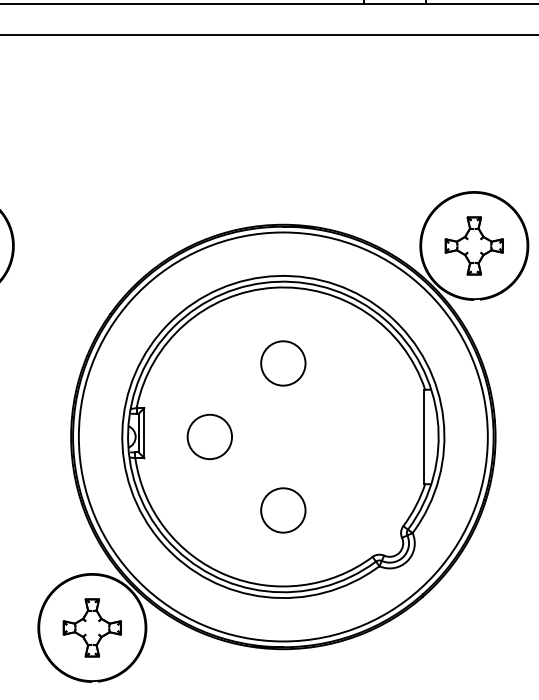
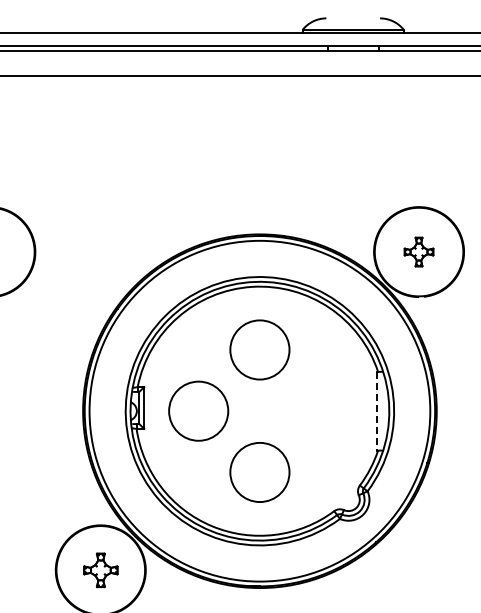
part: (473, 245) -> (418, 251), size x0.6
circle: (282, 362) -> (259, 349), size x1.6
circle: (209, 436) -> (198, 410), size x1.6
line: (424, 437) -> (377, 411), solid -> dashed
circle: (282, 509) -> (259, 471), size x1.6
part: (92, 628) -> (100, 570), size x0.7

